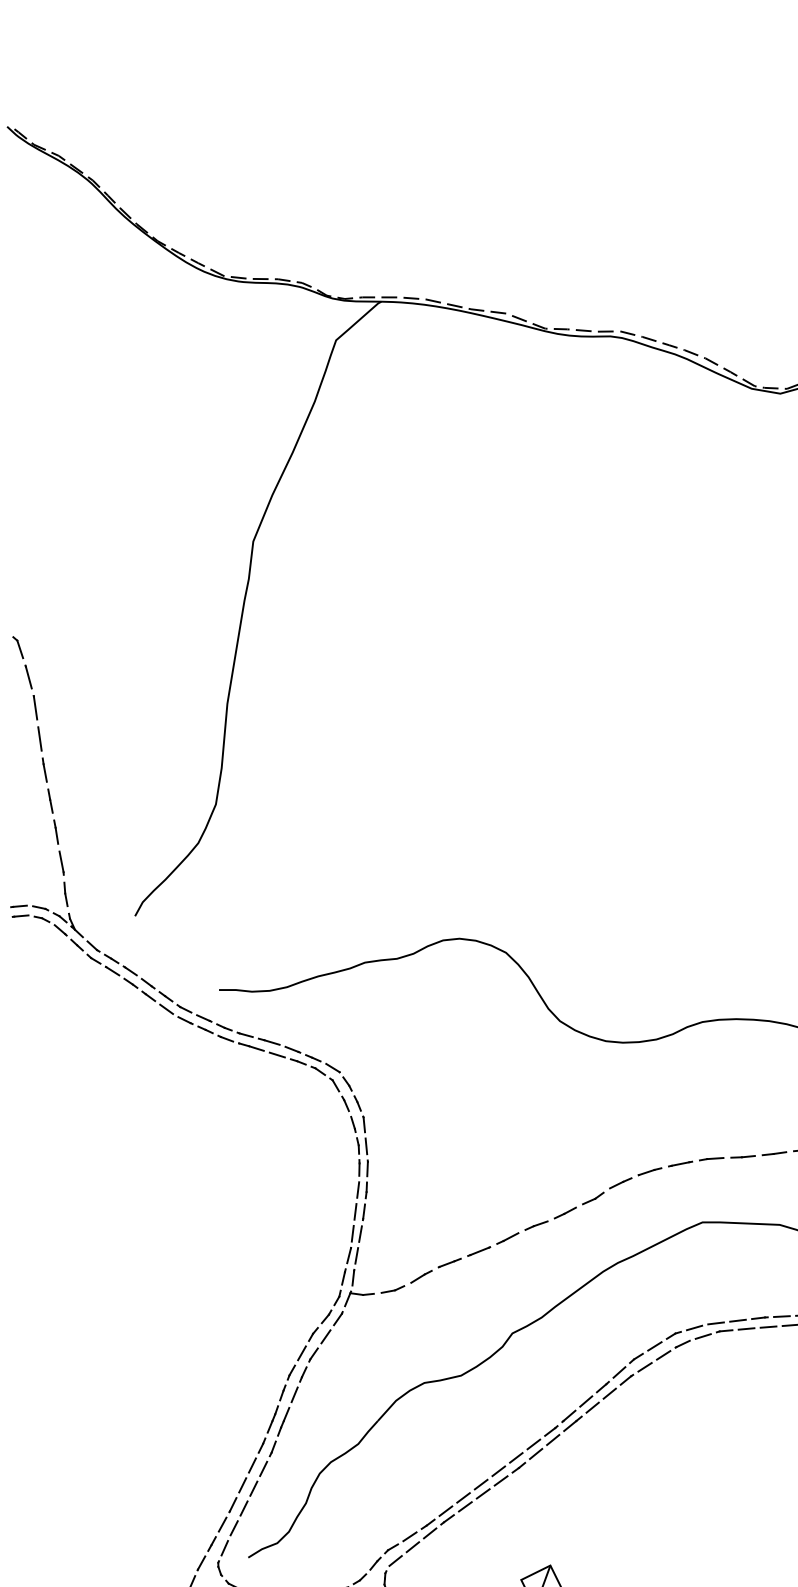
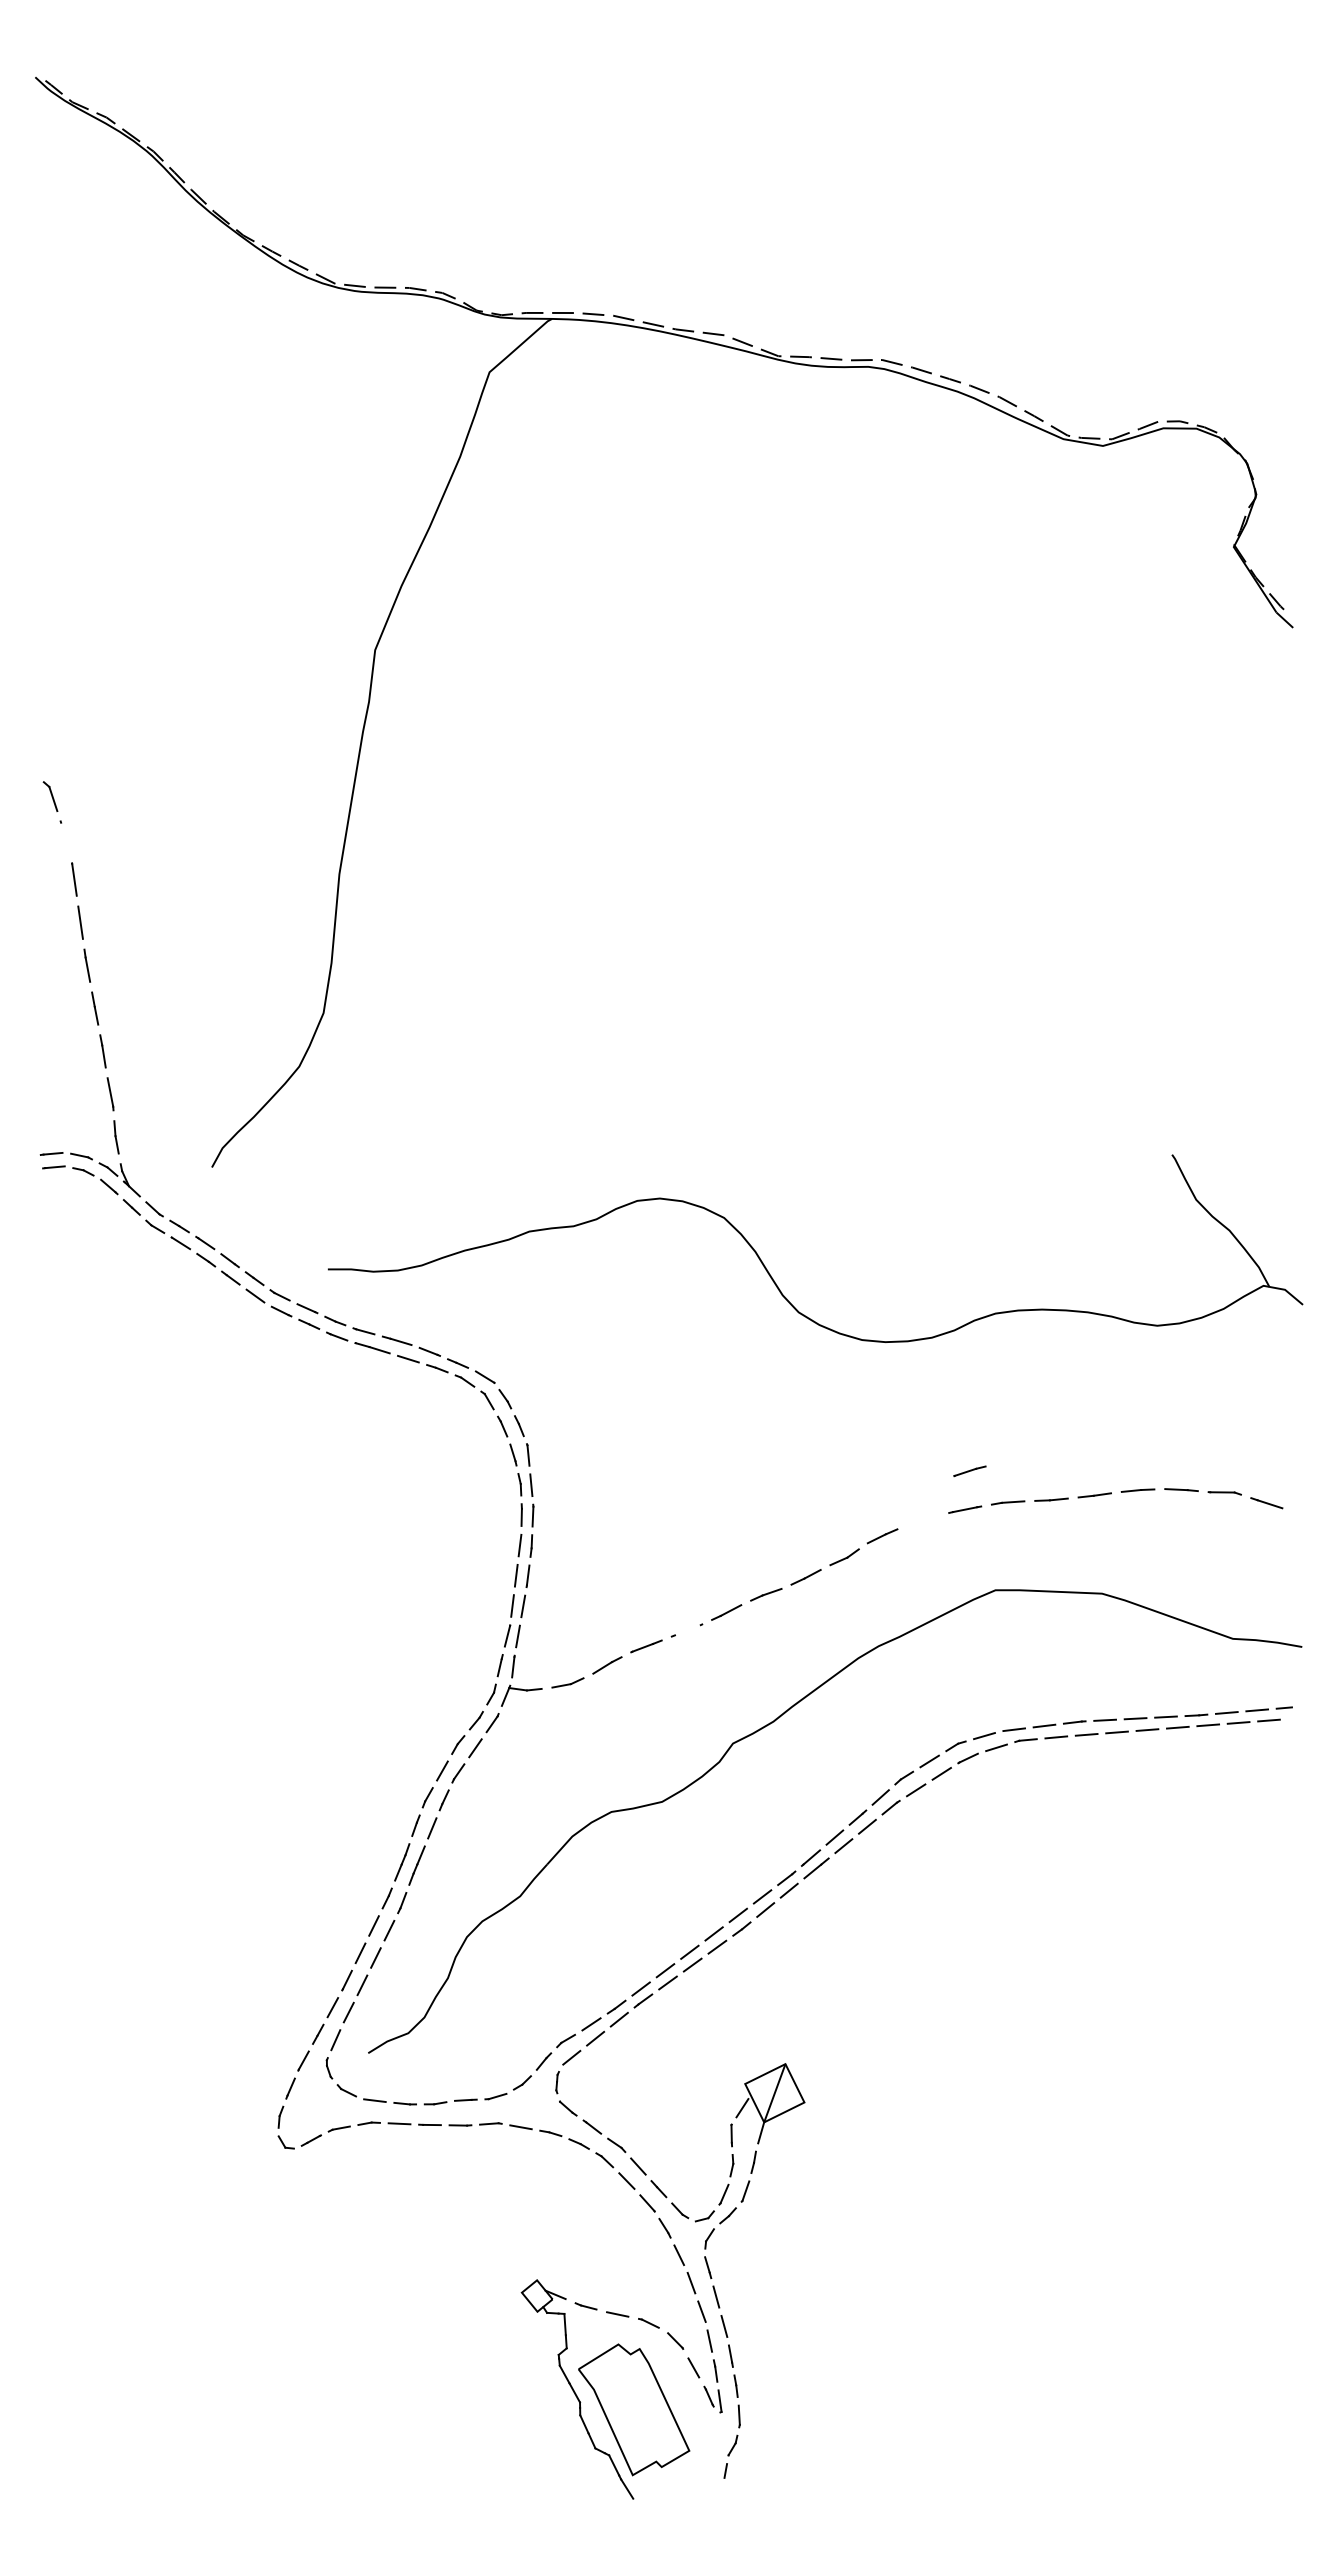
line: (29, 677) -> (65, 837), removed
line: (649, 1171) -> (969, 1471), moved
line: (479, 1251) -> (687, 1630), removed

